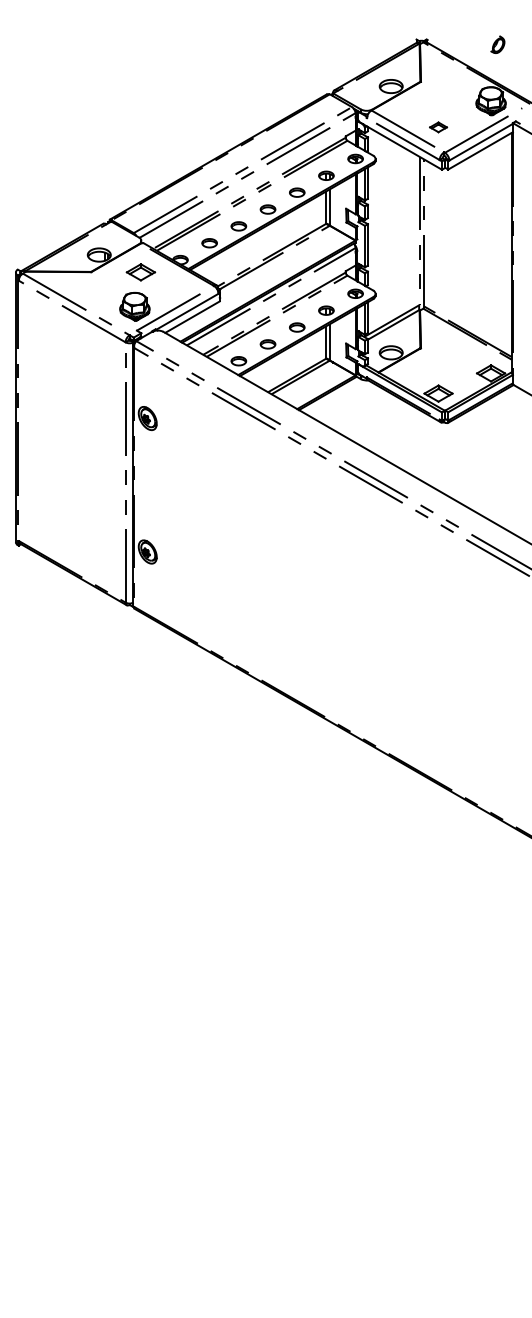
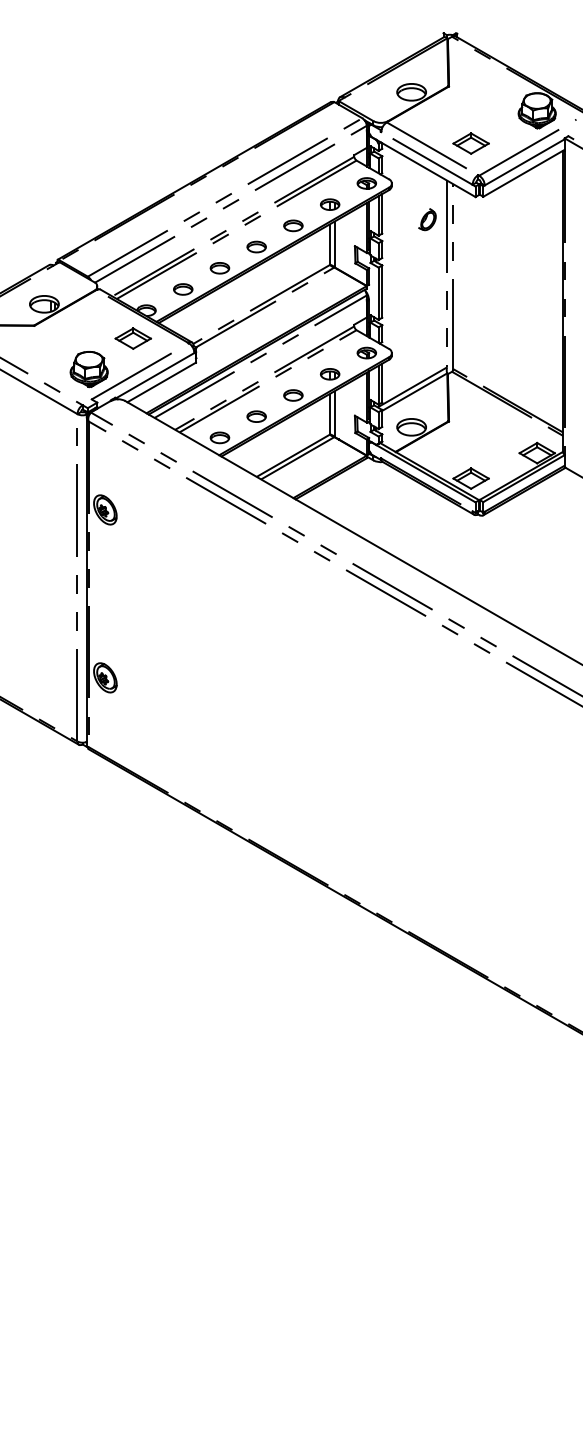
part: (497, 44) -> (427, 219), moved
part: (438, 127) -> (471, 143), size x1.67
part: (140, 272) -> (132, 338), moved

